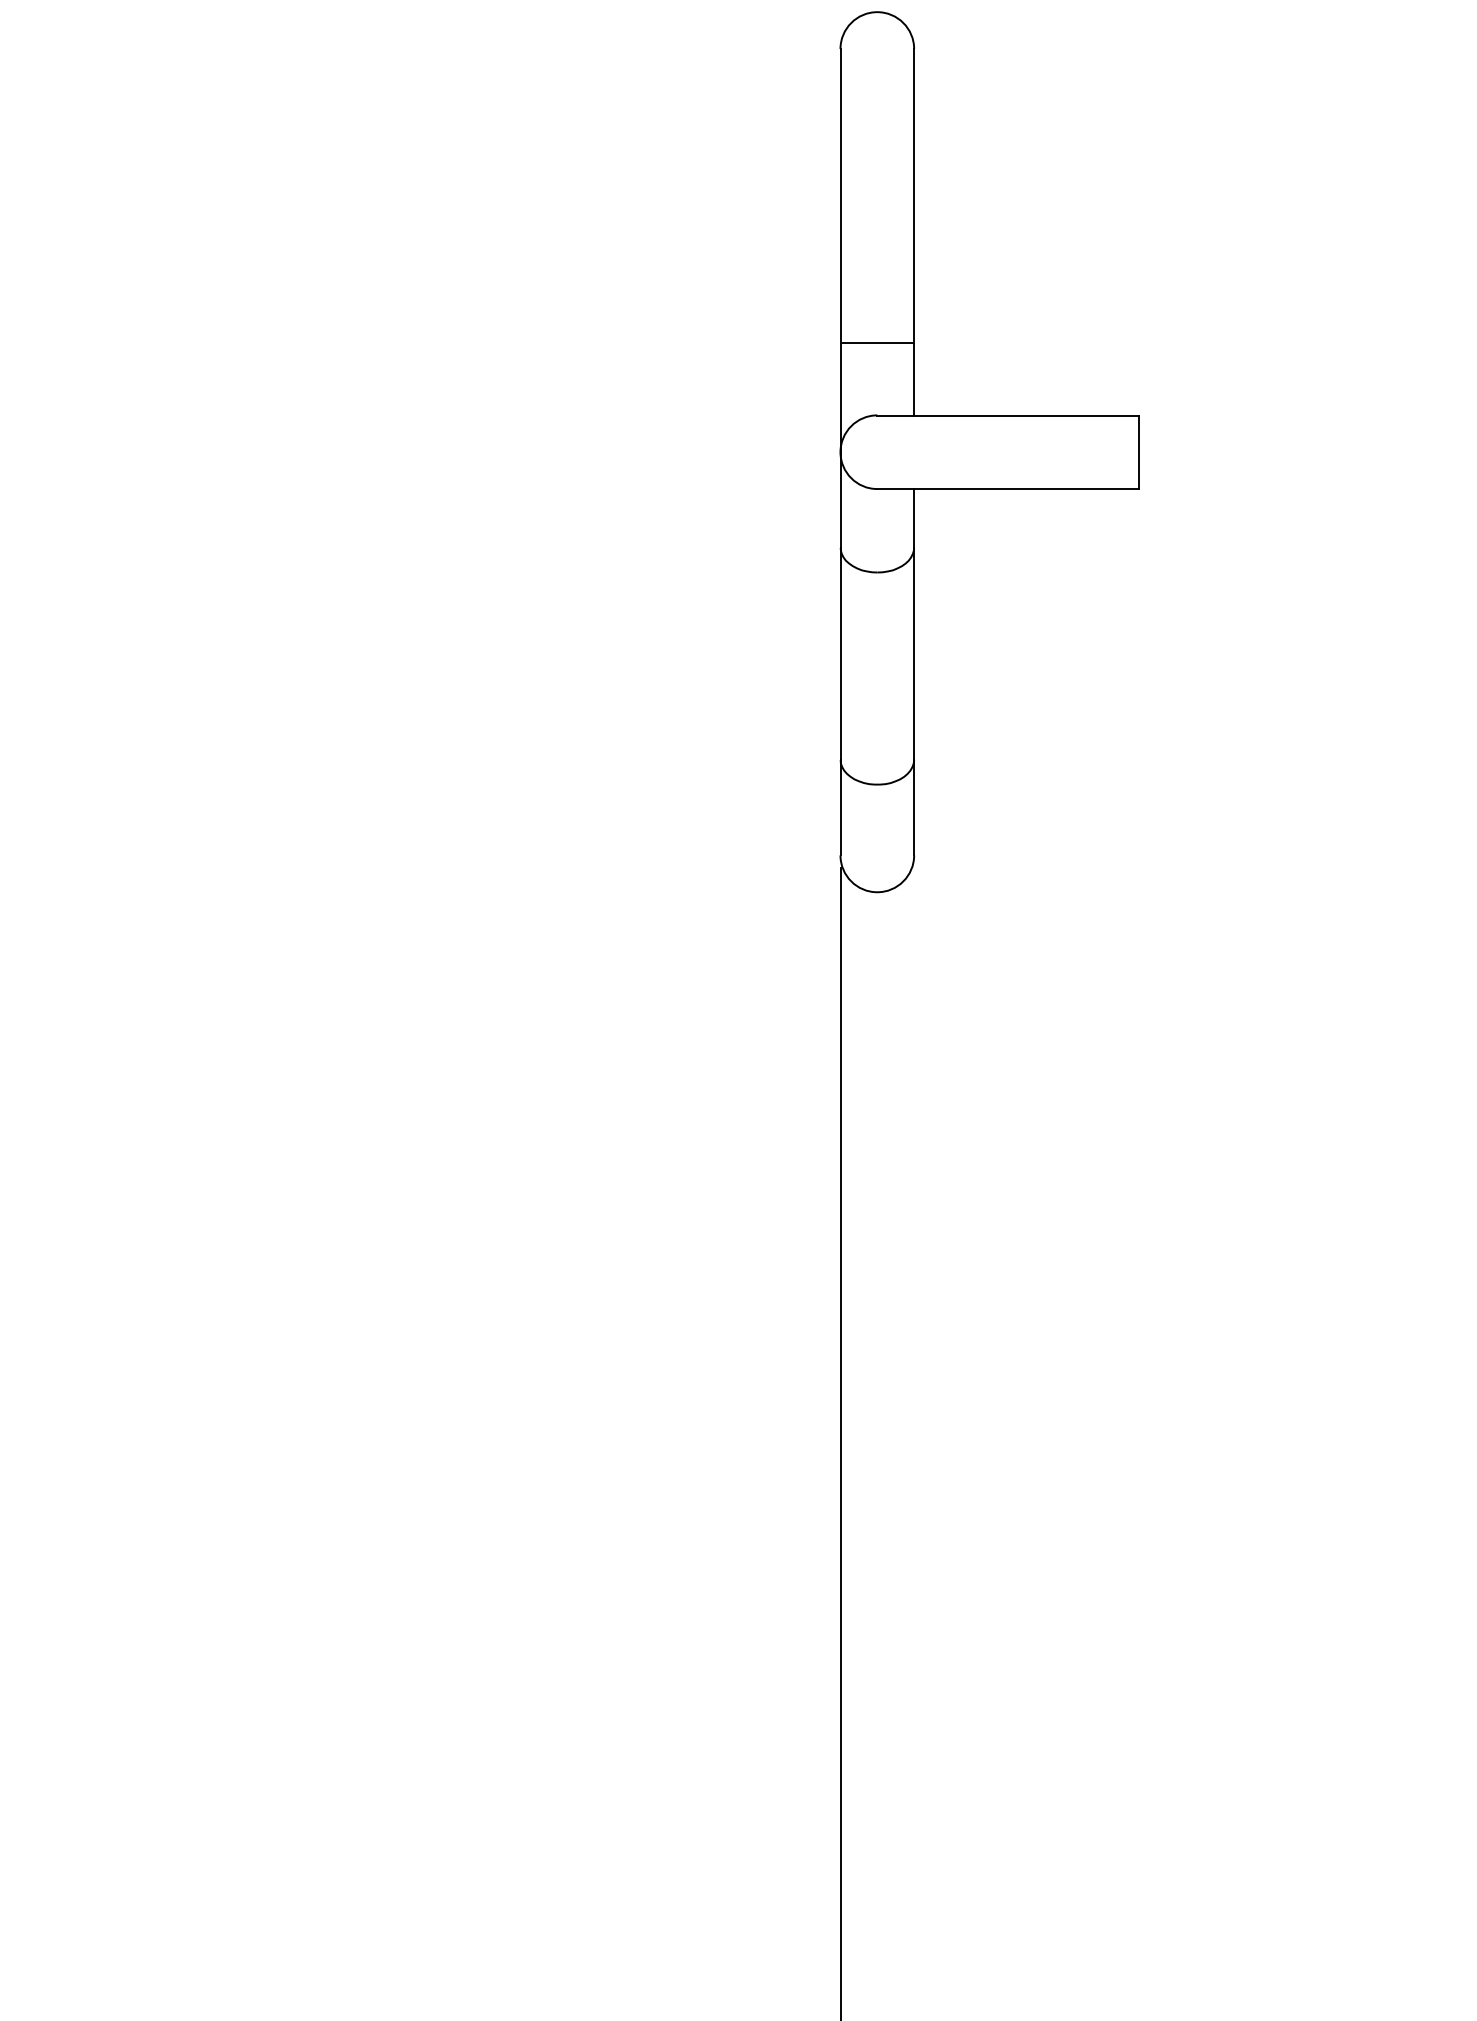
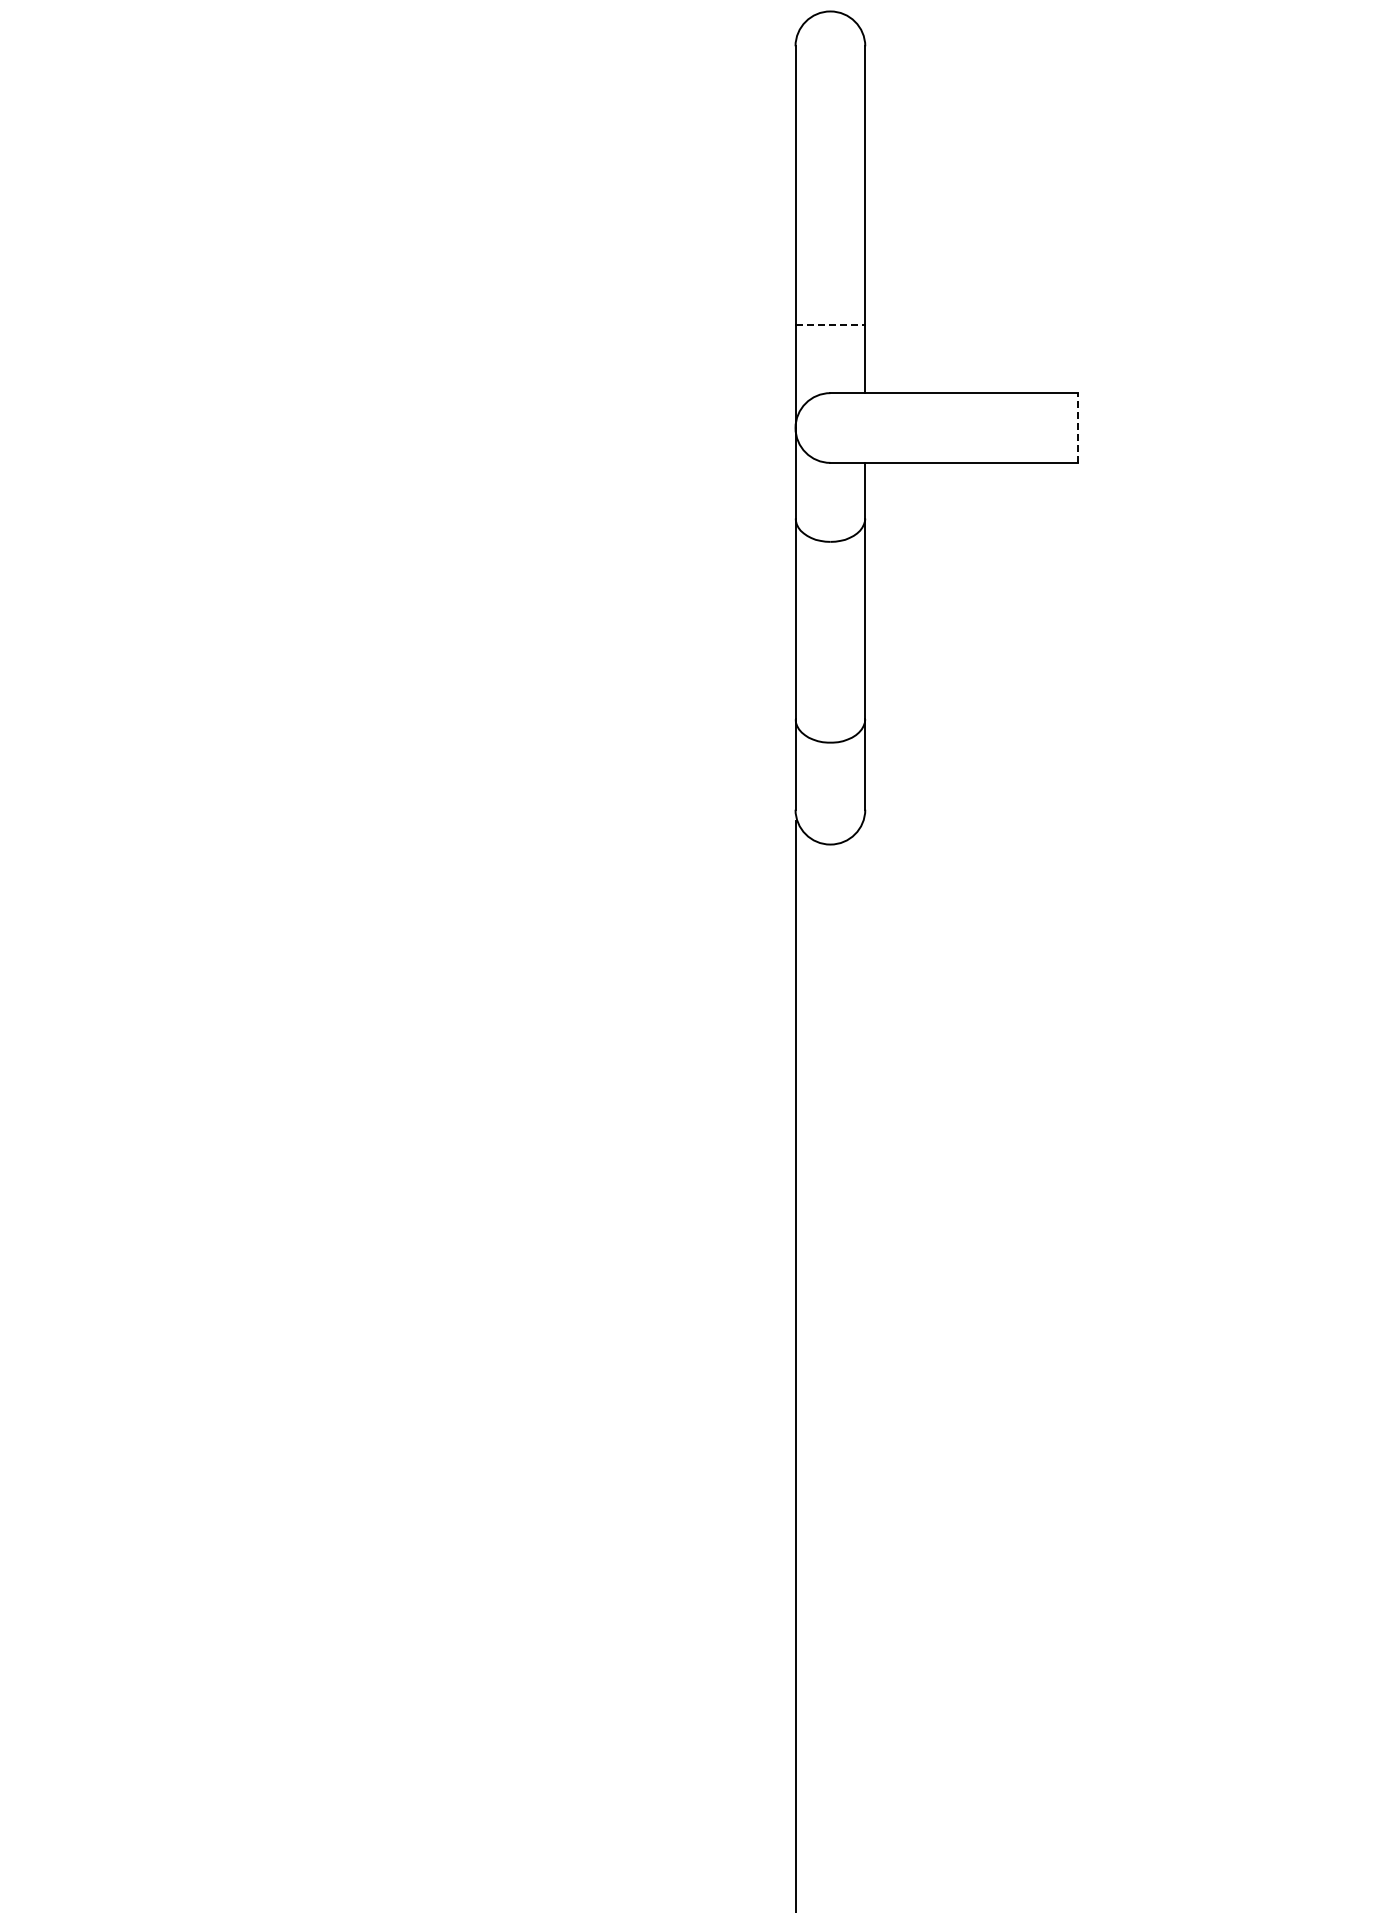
line: (877, 342) -> (830, 324), solid -> dashed
line: (1138, 452) -> (1077, 428), solid -> dashed

